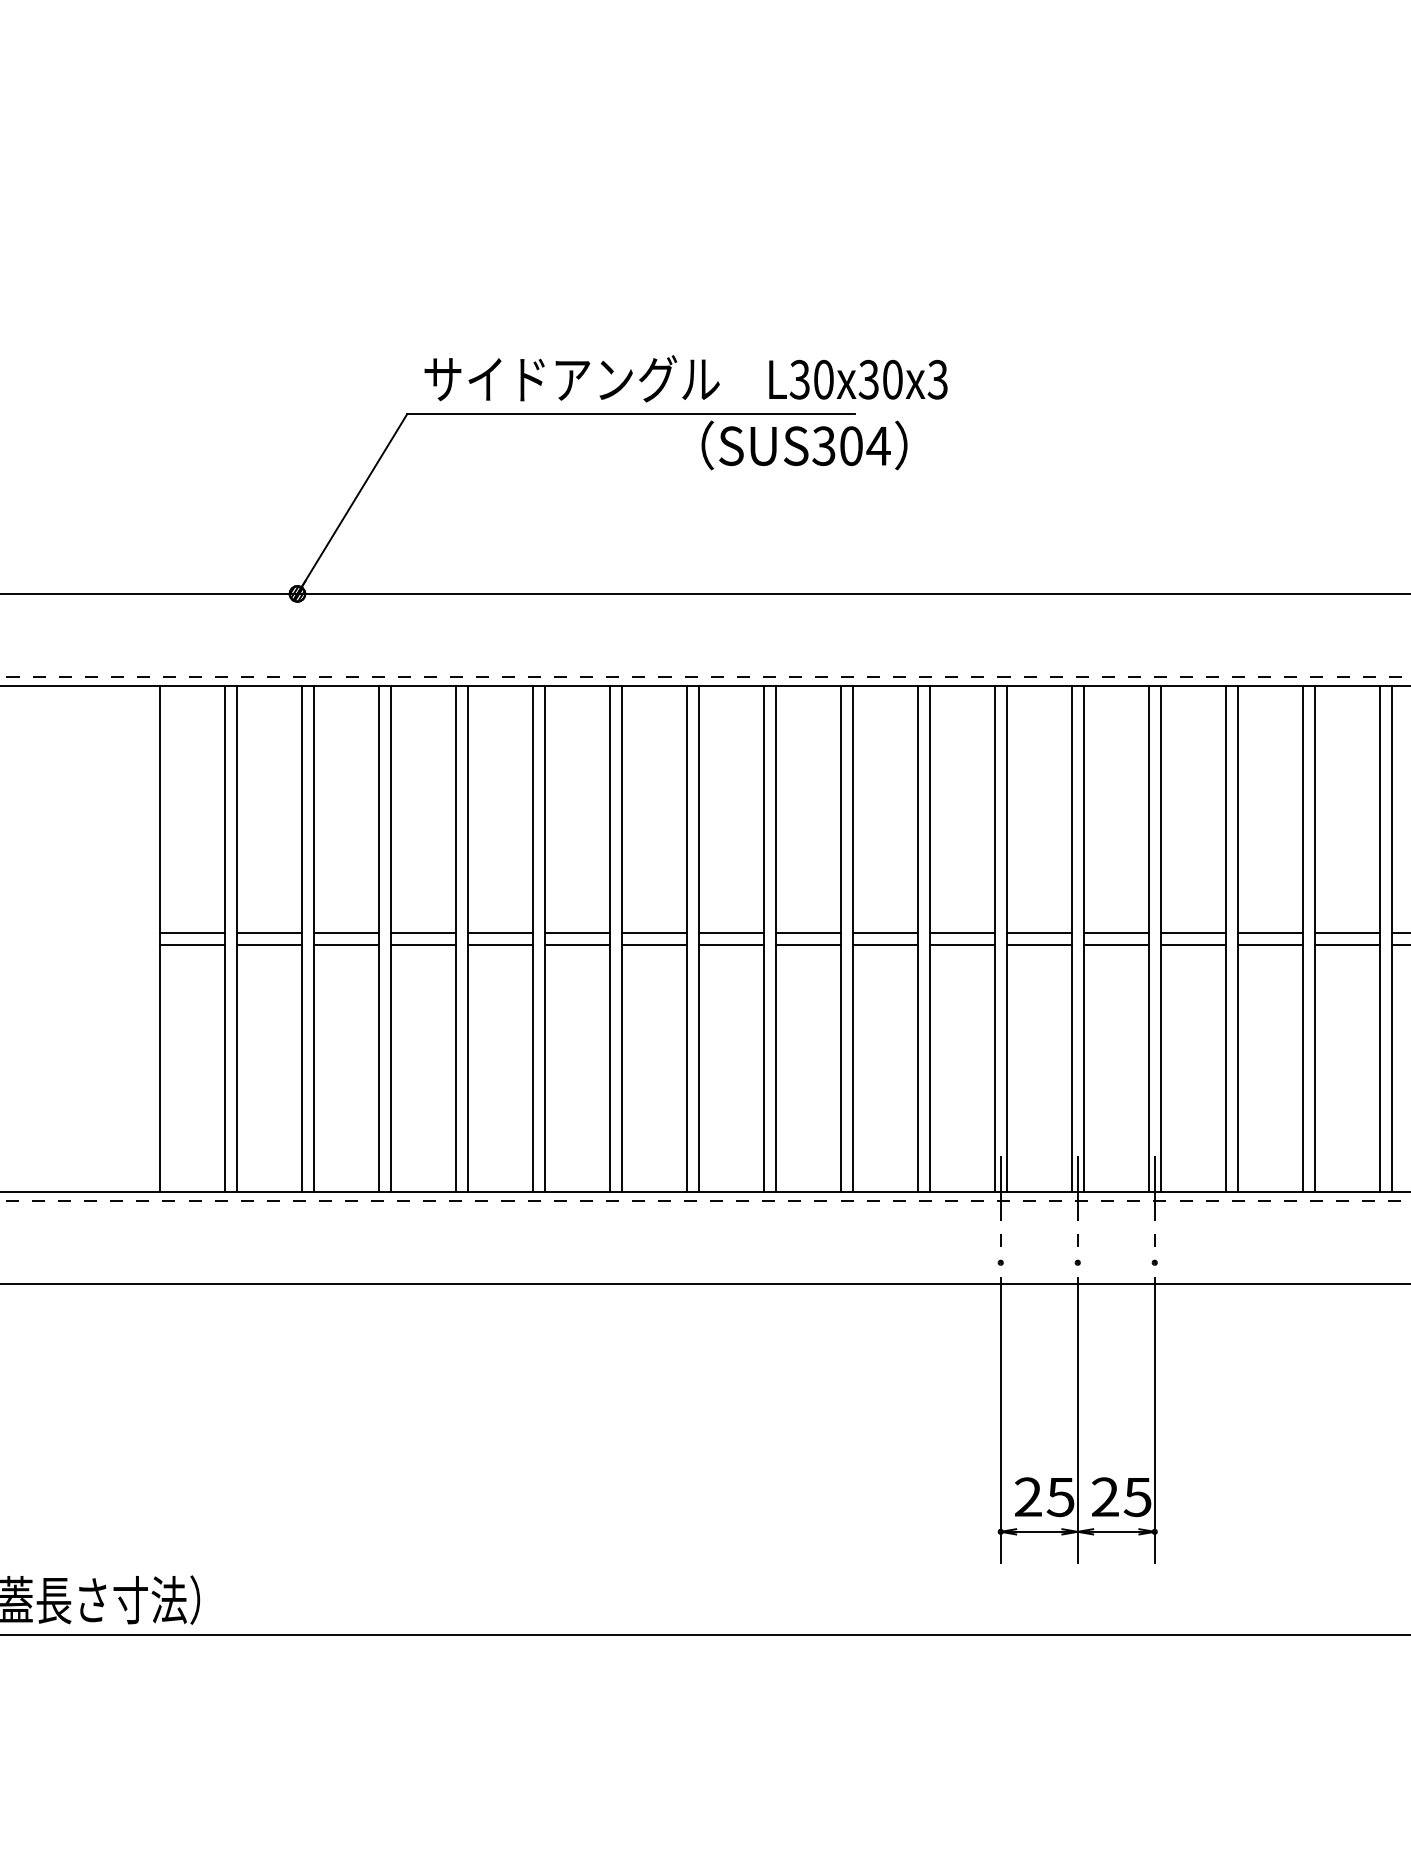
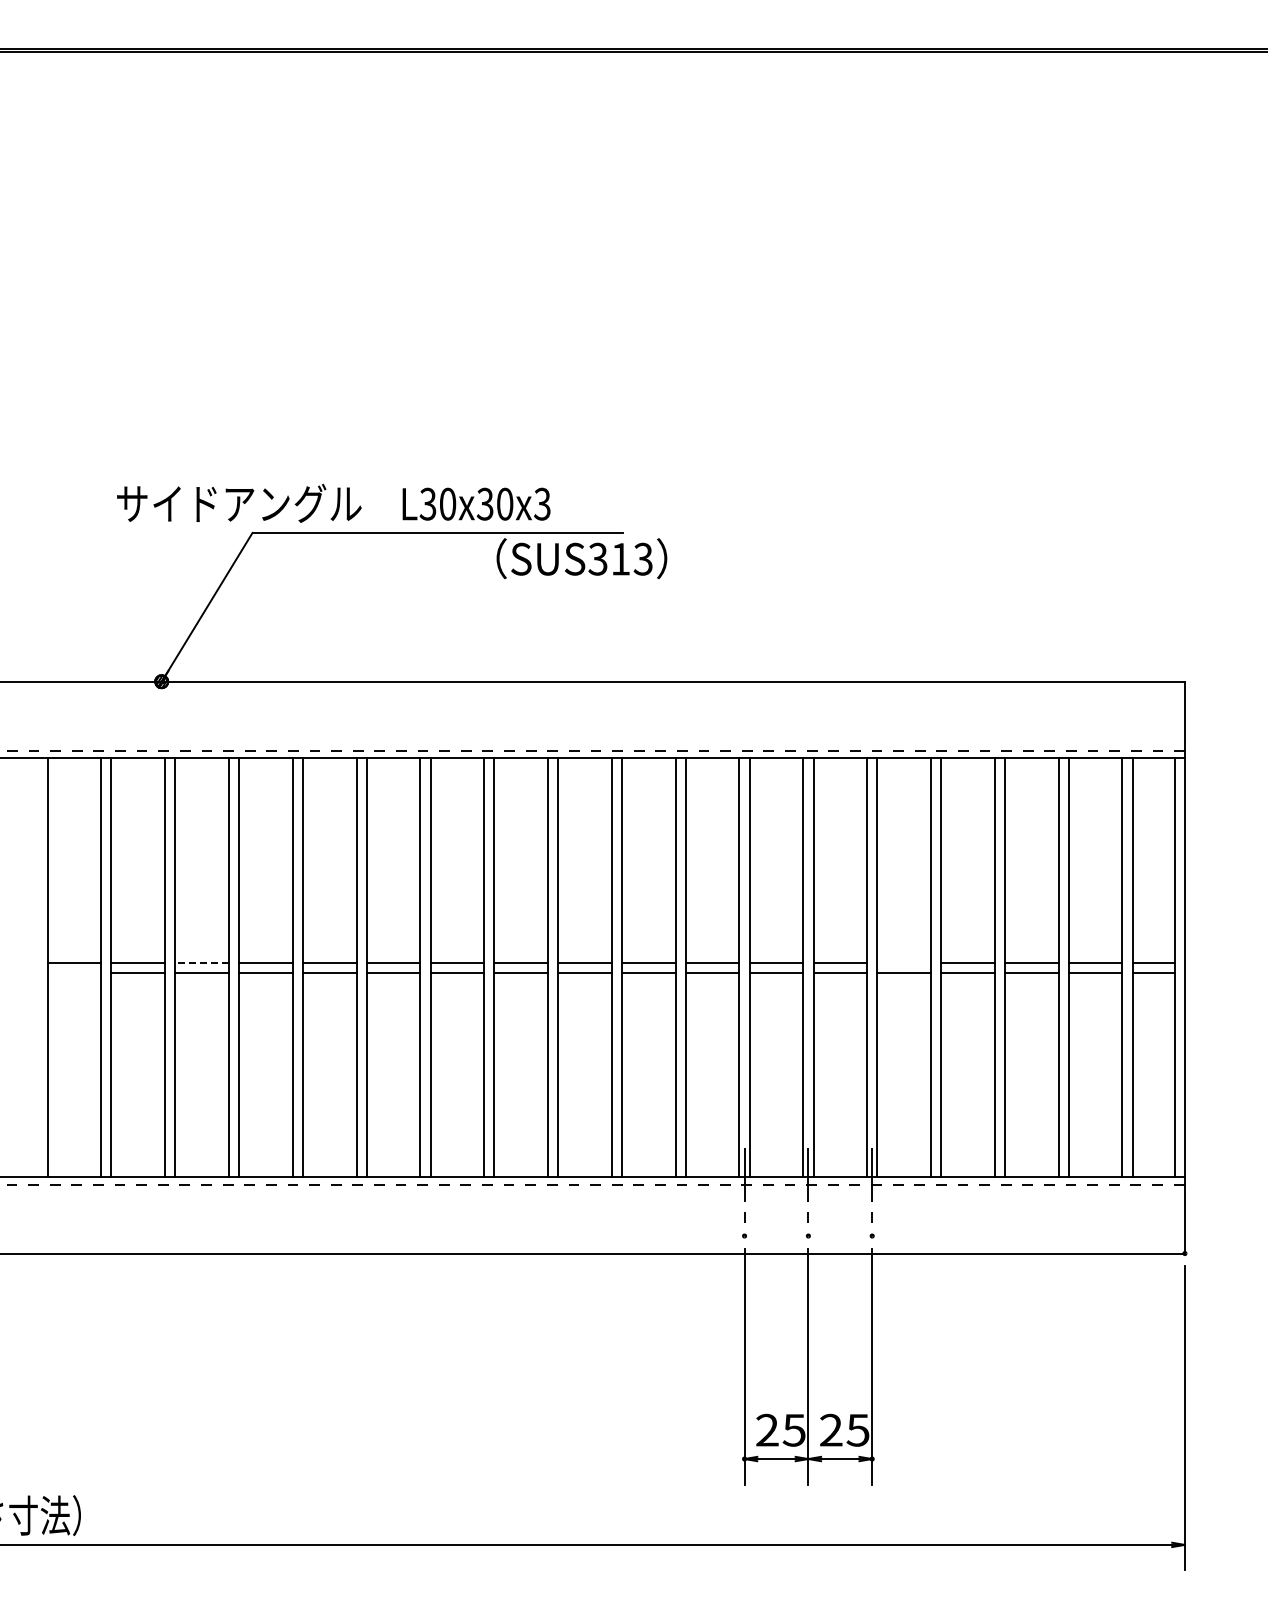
text: (685, 377) -> (333, 502), moved
text: (865, 445) -> (632, 558), SUS304 -> SUS313
line: (346, 932) -> (202, 962), solid -> dashed
line: (1192, 932) -> (903, 962), removed
line: (192, 944) -> (74, 972), removed

